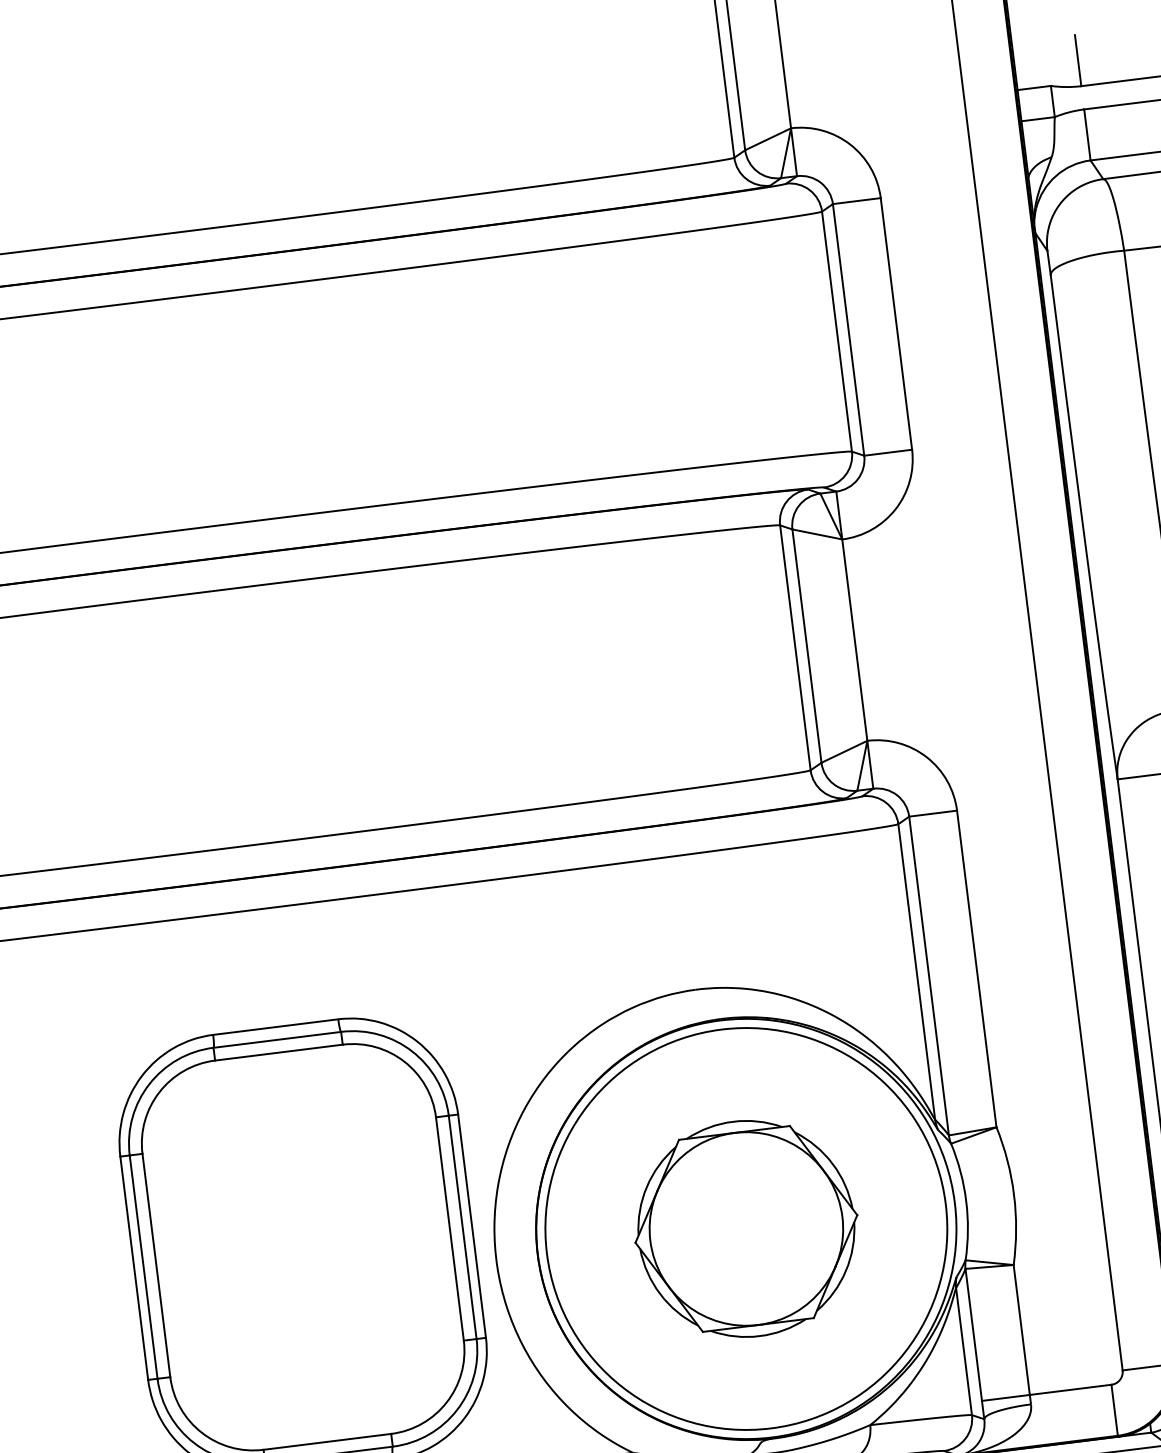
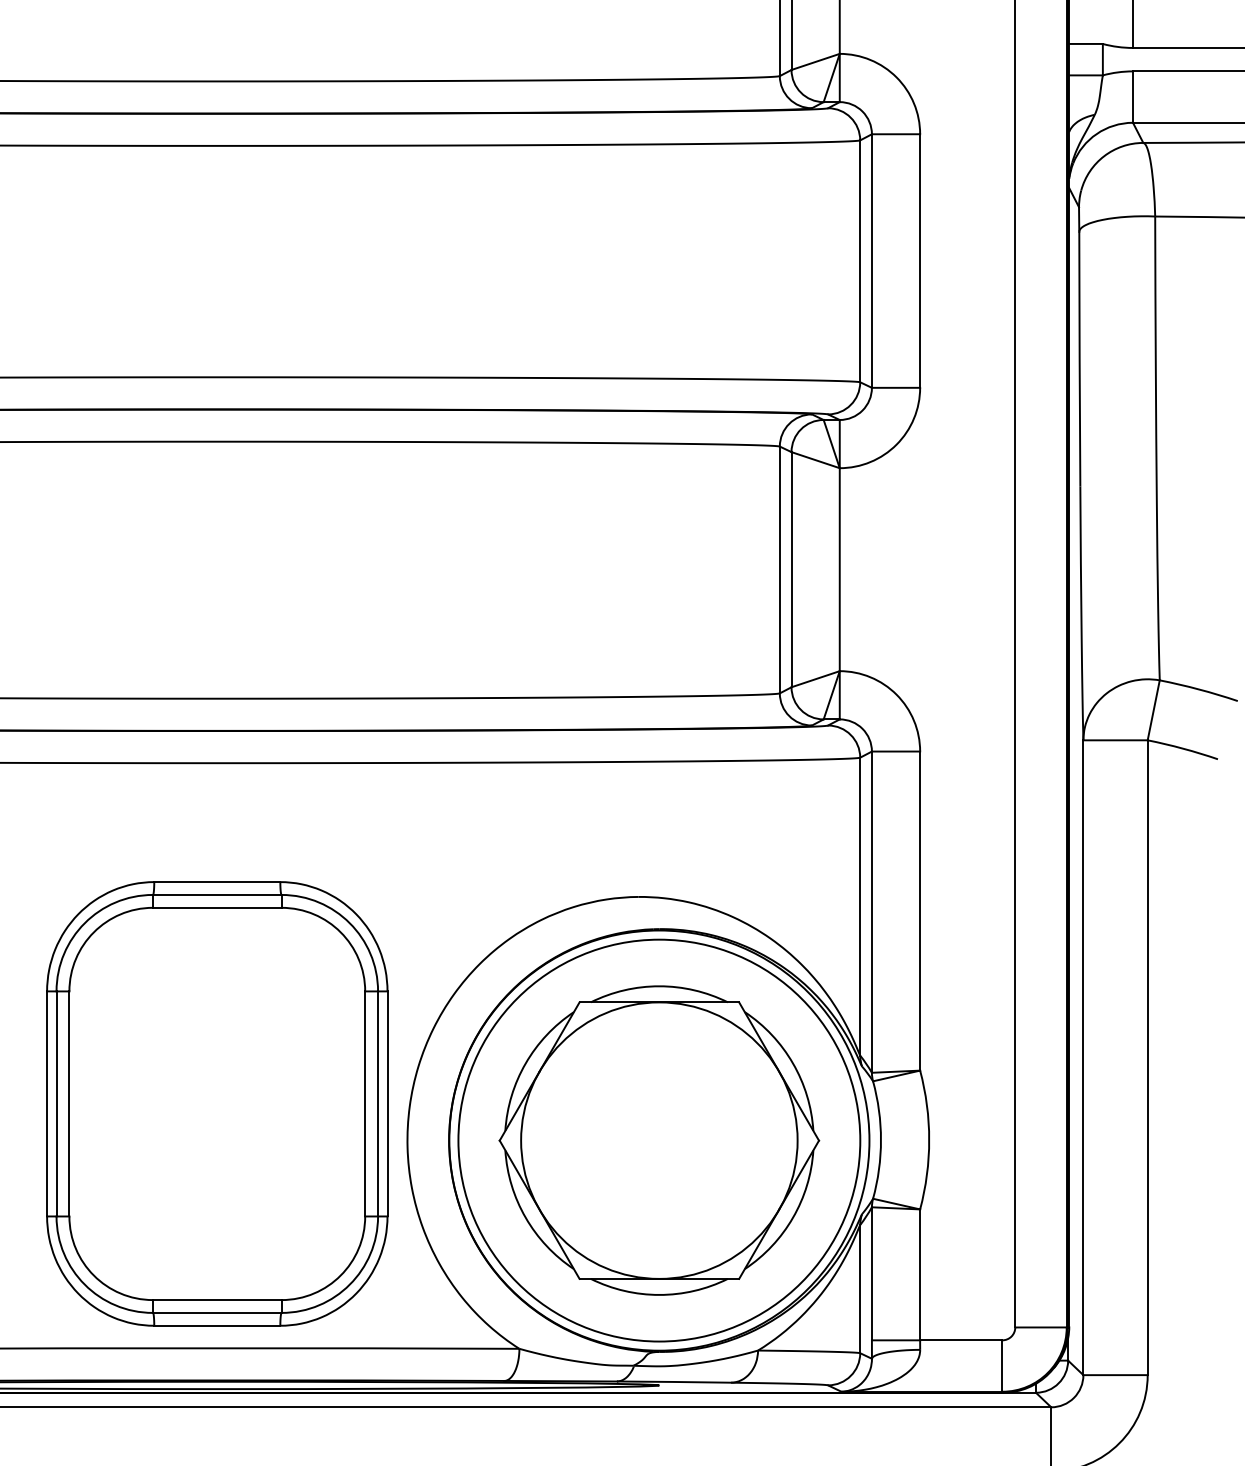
part: (746, 1228) -> (659, 1140), size x1.43

